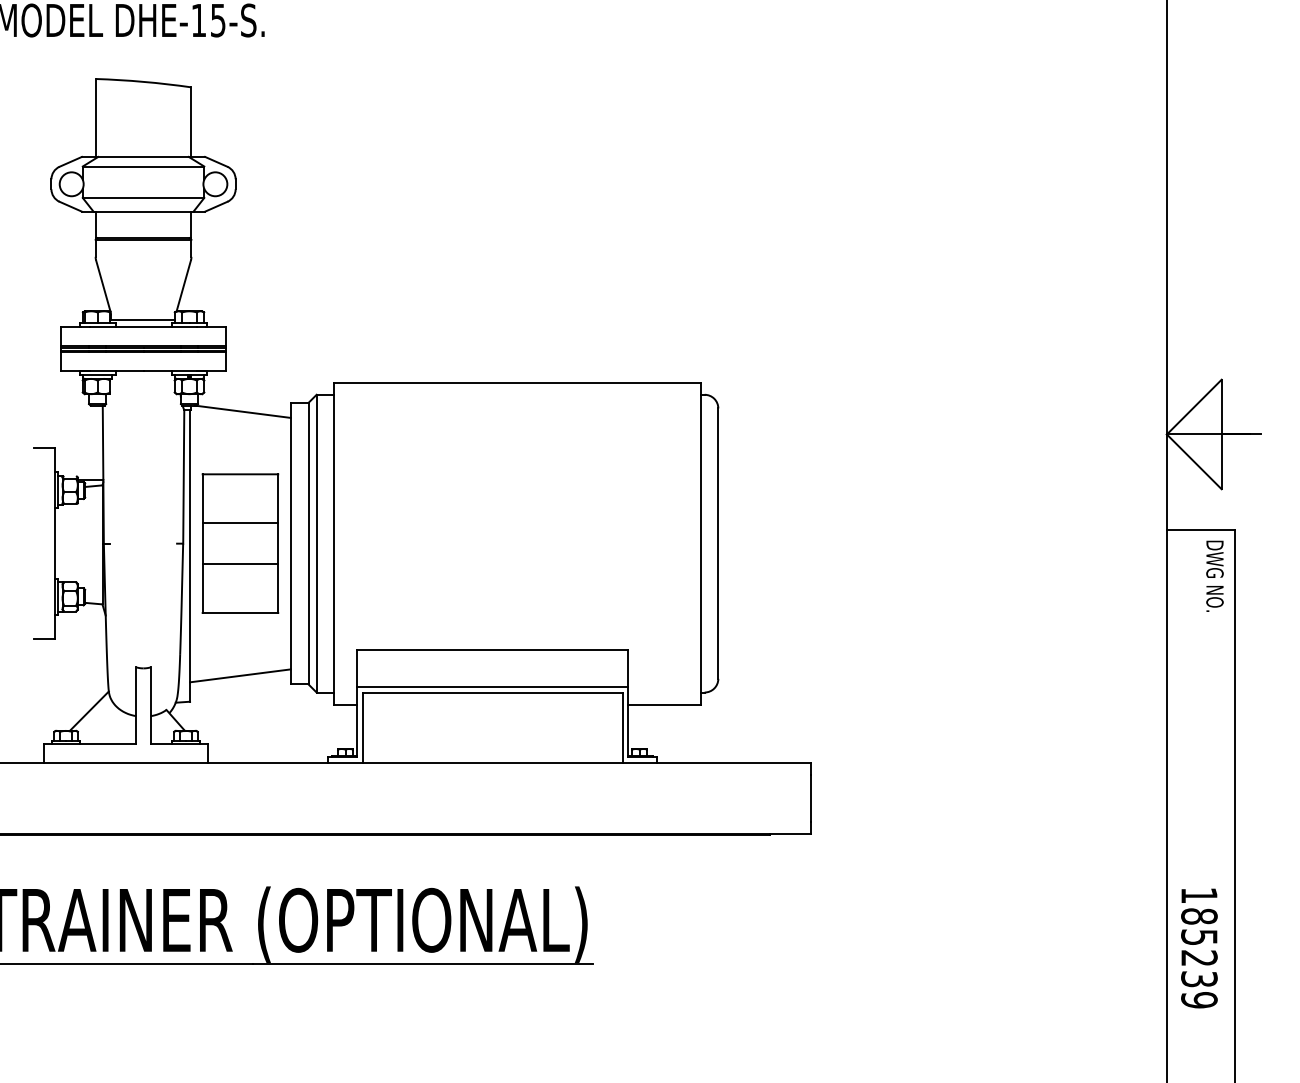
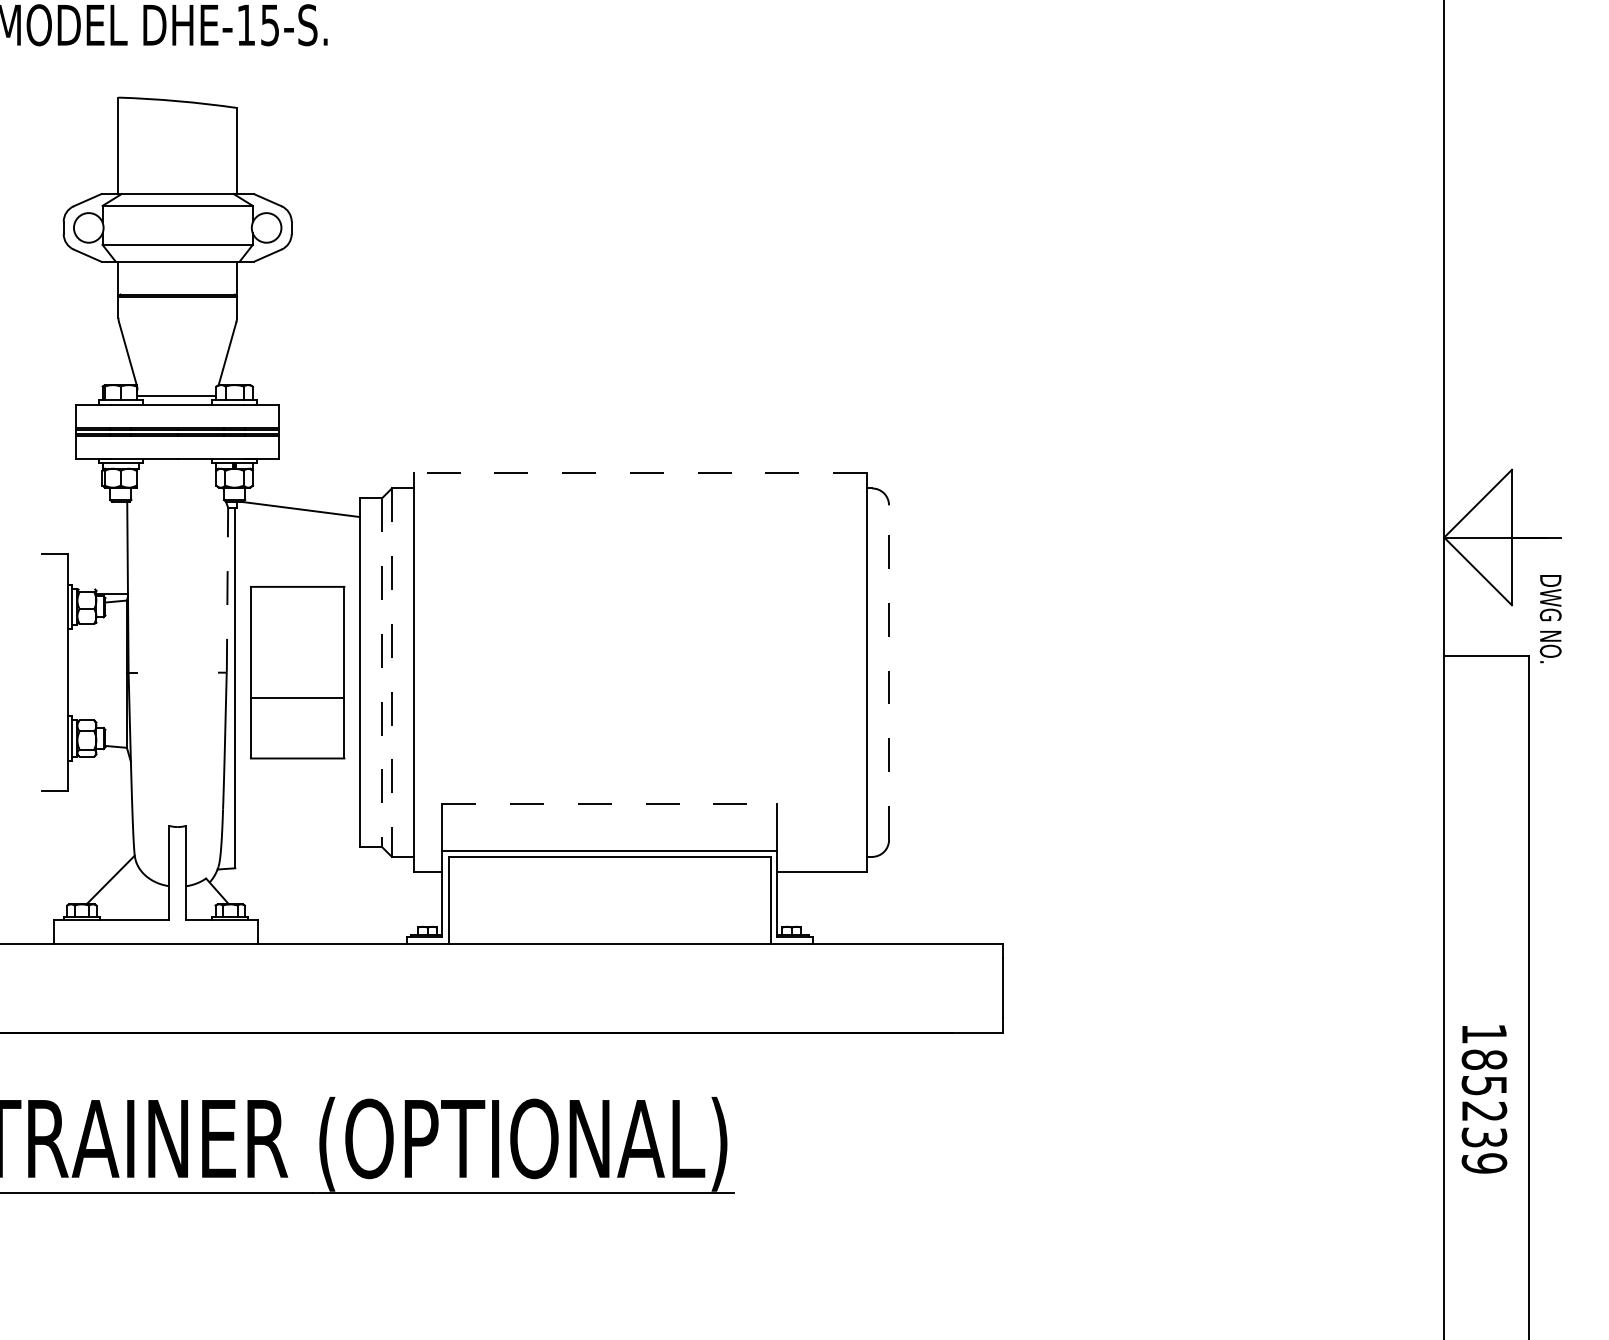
line: (516, 382) -> (639, 473), solid -> dashed
line: (183, 476) -> (227, 589), solid -> dashed
line: (240, 523) -> (297, 647), removed
line: (308, 543) -> (381, 672), solid -> dashed
line: (316, 543) -> (391, 672), solid -> dashed
line: (718, 543) -> (889, 672), solid -> dashed
text: (1214, 575) -> (1550, 618), moved
line: (493, 650) -> (610, 804), solid -> dashed
line: (240, 675) -> (297, 835), removed
text: (1199, 948) -> (1484, 1099), moved

